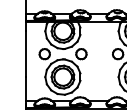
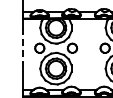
line: (26, 54) -> (23, 48), solid -> dashed

